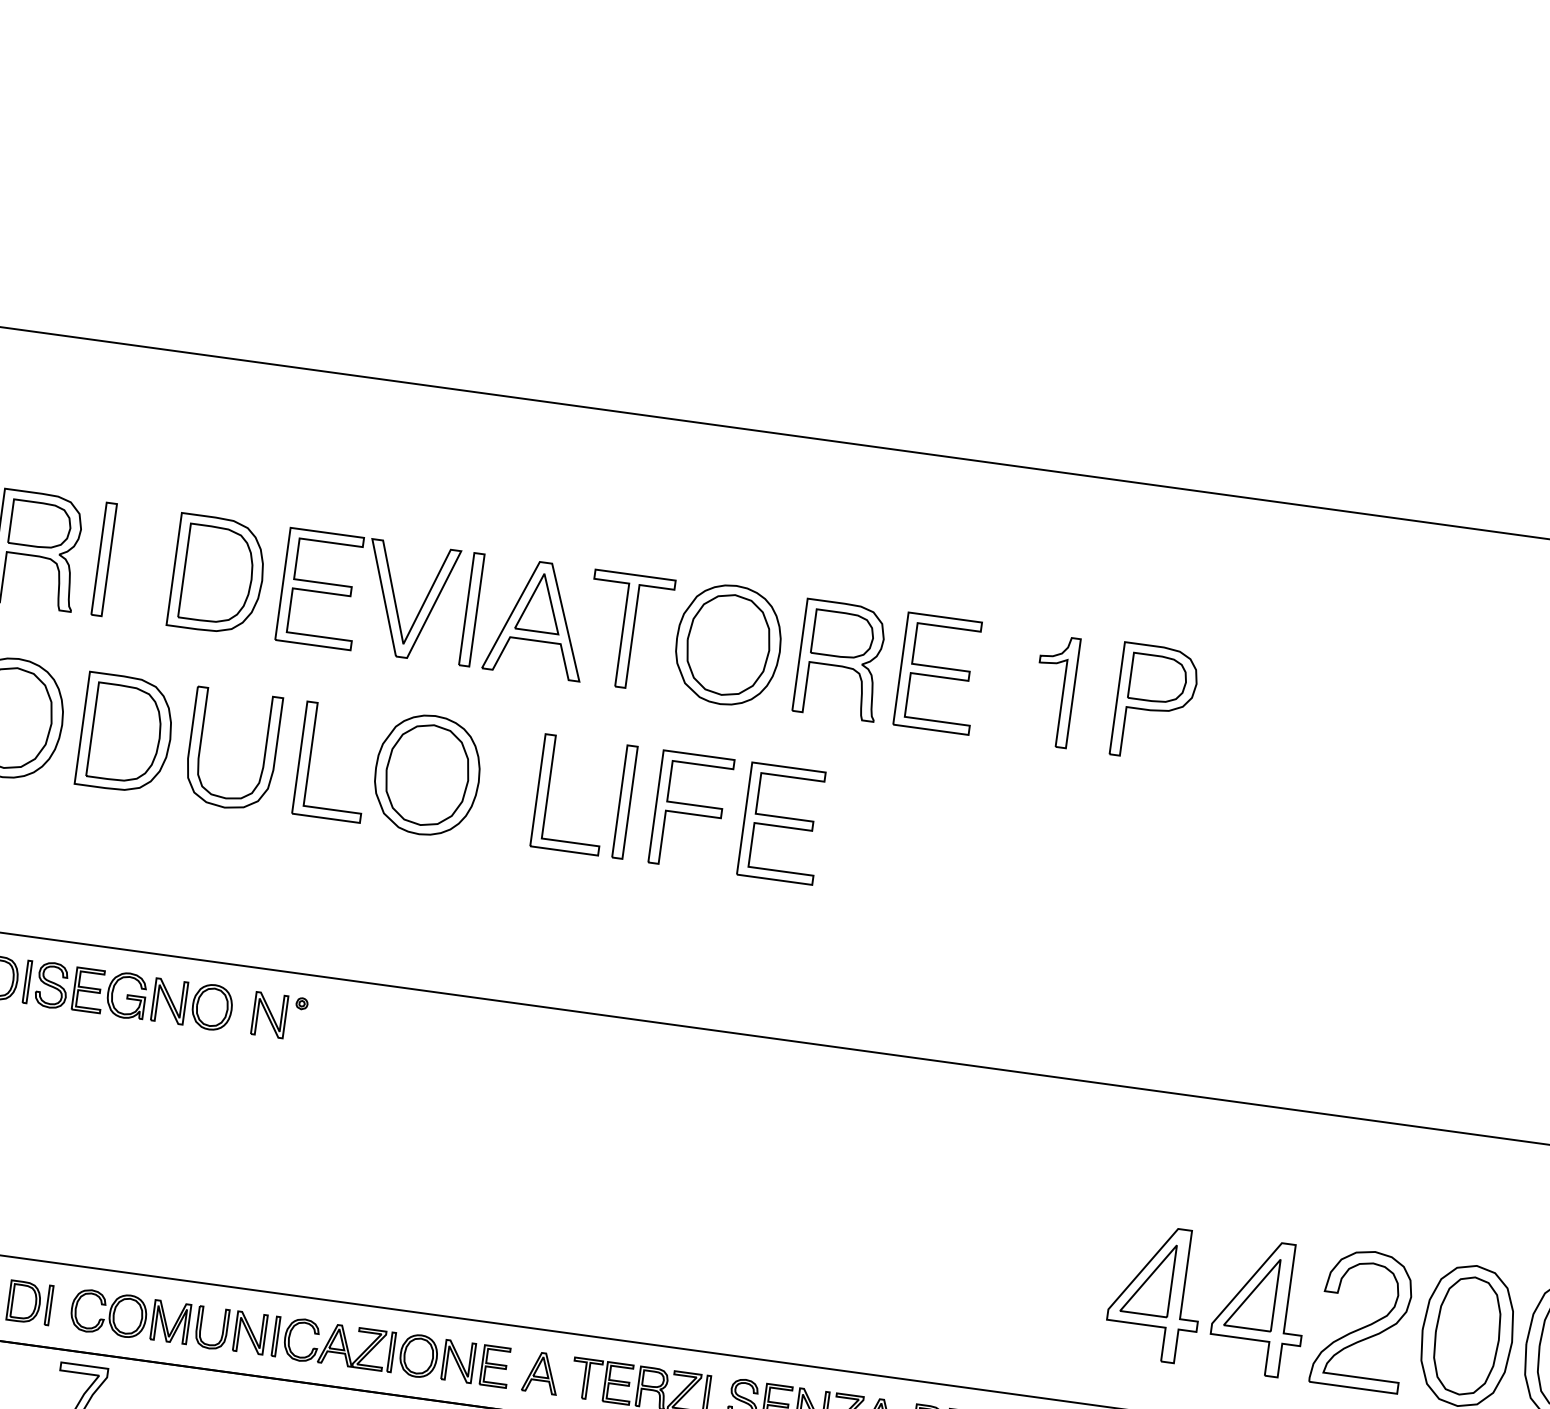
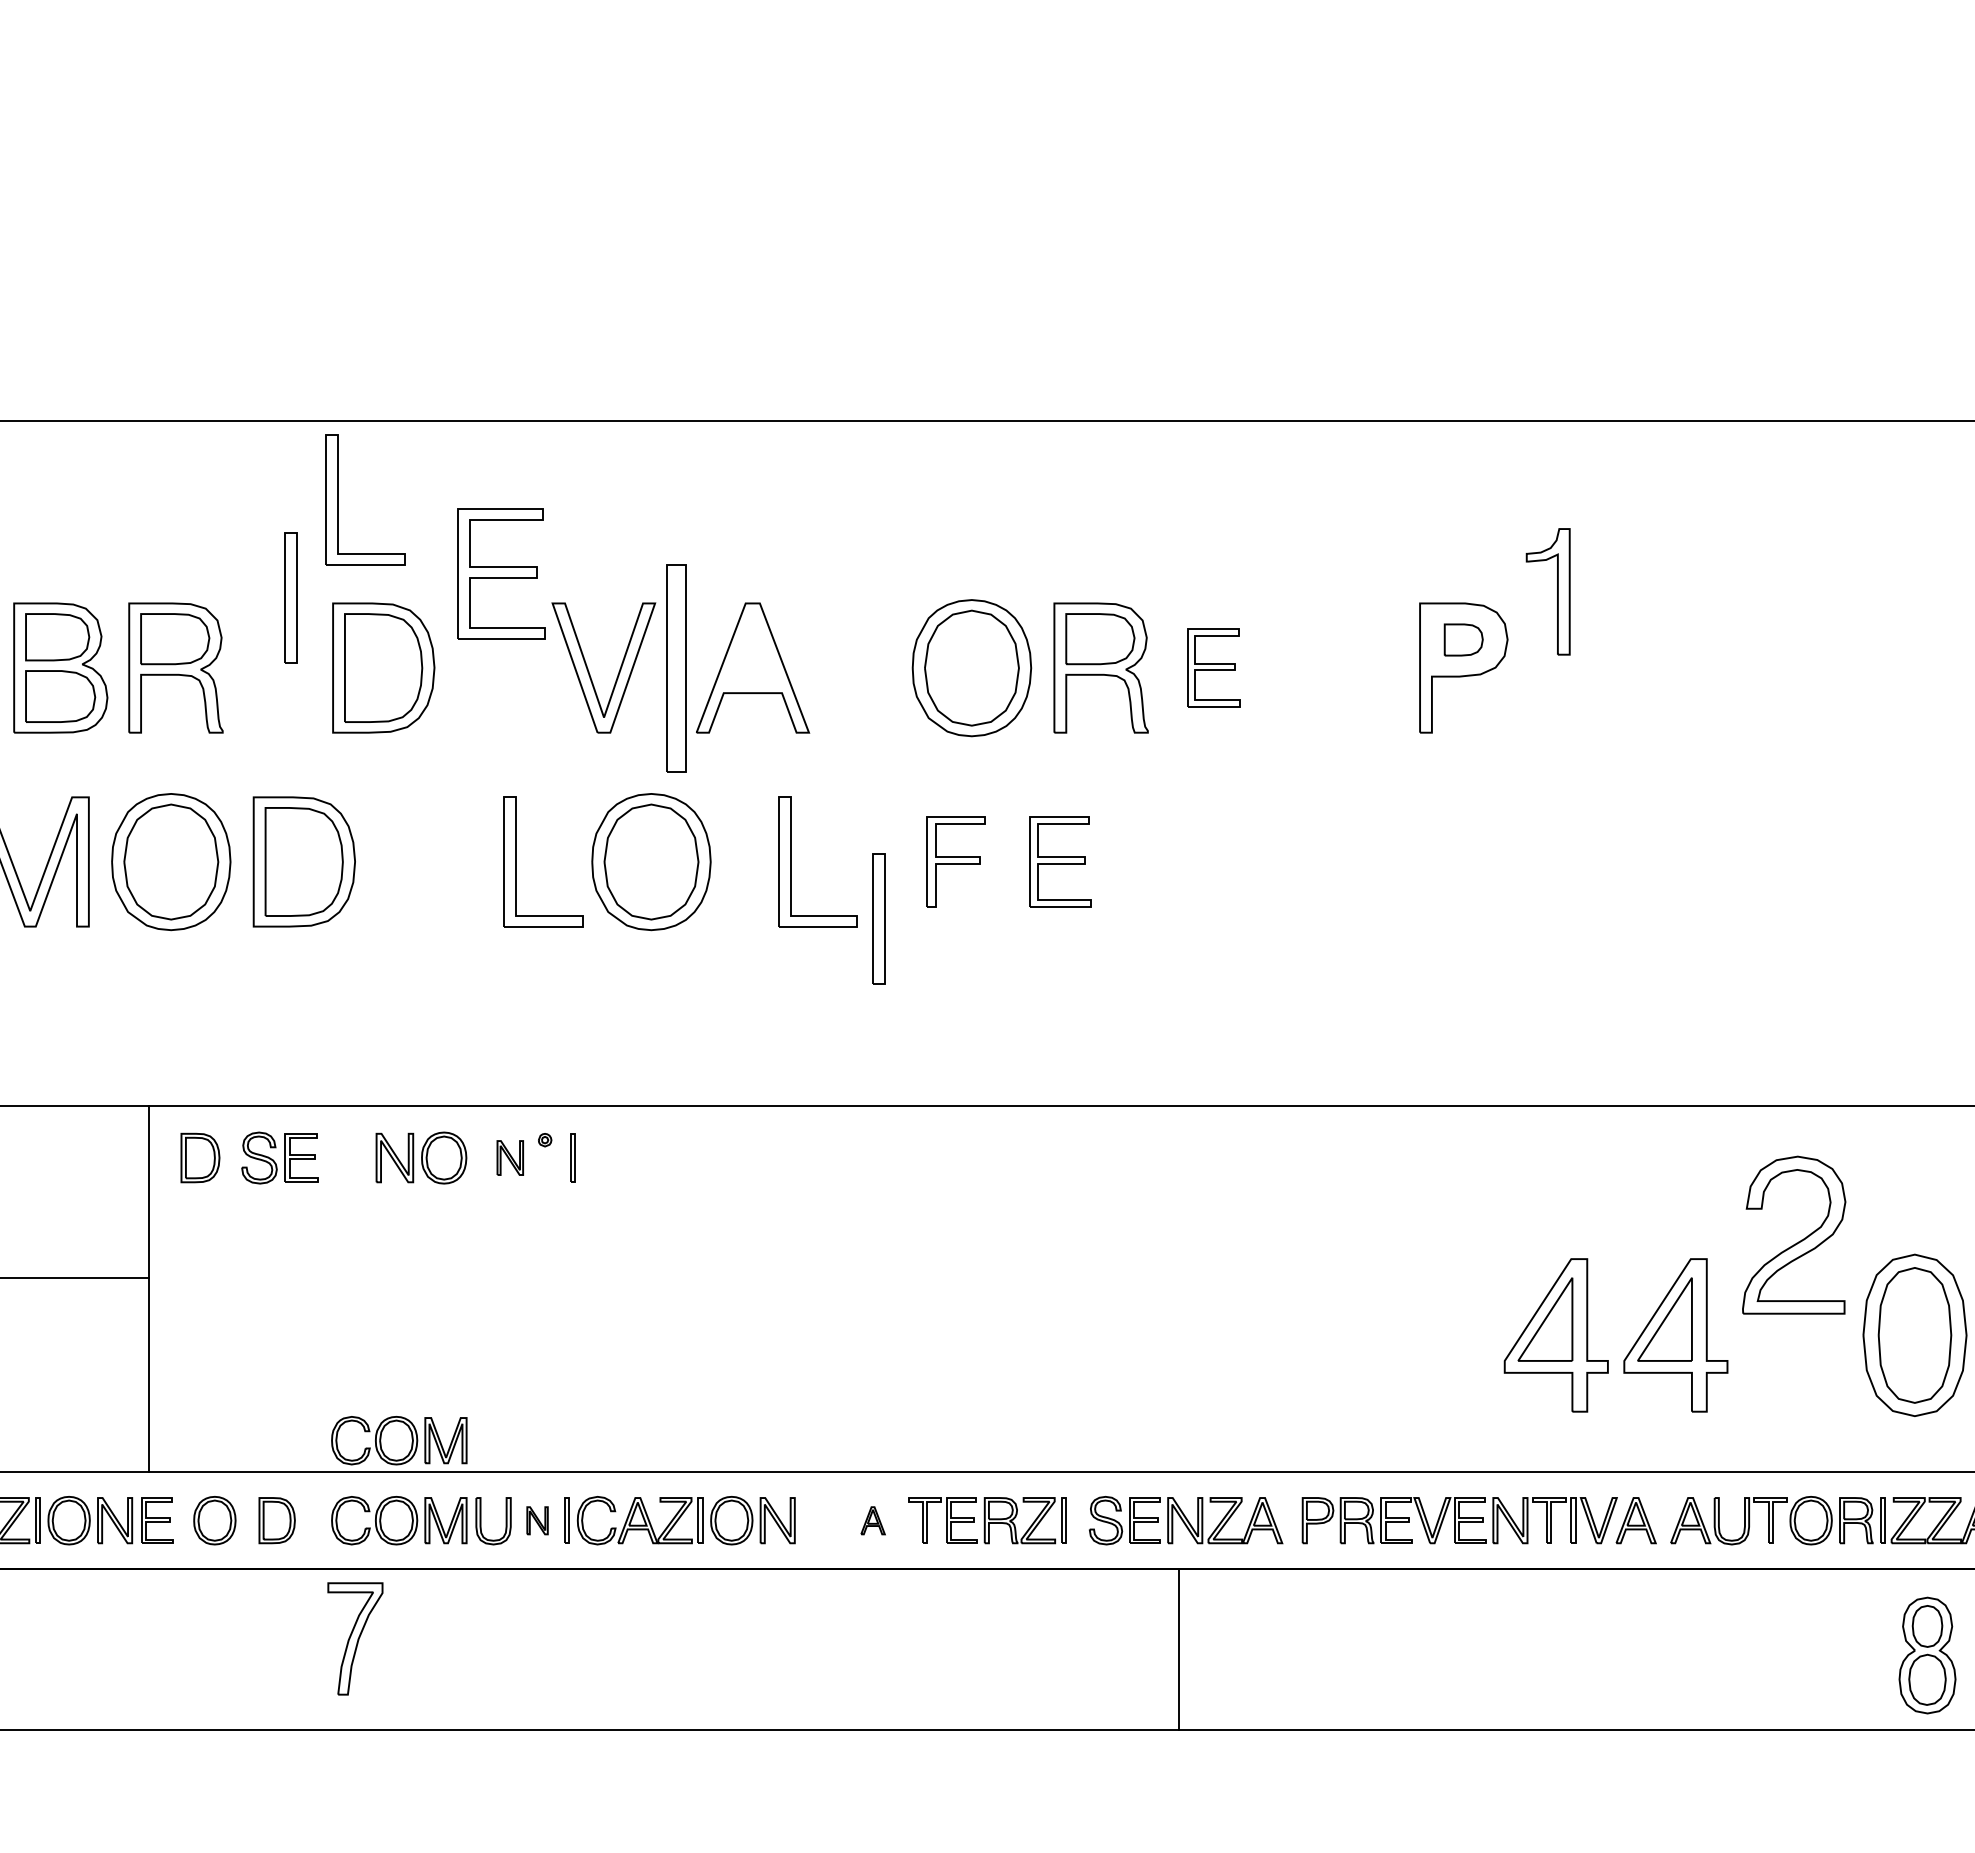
part: (198, 423) -> (338, 499), added
part: (103, 558) -> (290, 597), moved
part: (320, 588) -> (501, 573), moved
part: (540, 602) -> (752, 649), removed
part: (471, 609) -> (675, 667), size x1.6
part: (627, 630) -> (855, 667), removed
part: (938, 673) -> (1214, 667), size x0.6
part: (1158, 678) -> (1463, 639), size x0.6
part: (1062, 691) -> (1557, 591), moved
part: (264, 754) -> (463, 863), removed
part: (624, 801) -> (878, 918), moved
part: (691, 810) -> (955, 861), size x0.7
part: (782, 823) -> (1060, 861), size x0.7
part: (27, 981) -> (572, 1157), moved
part: (126, 995) -> (345, 1157), removed
part: (269, 1014) -> (510, 1157), size x0.7
part: (140, 1247) -> (399, 1440), added
part: (48, 1305) -> (305, 1520), removed
part: (1365, 1325) -> (1798, 1241), moved
part: (250, 1332) -> (537, 1520), size x0.6
part: (494, 1366) -> (819, 1520), removed
part: (540, 1372) -> (872, 1520), size x0.6

